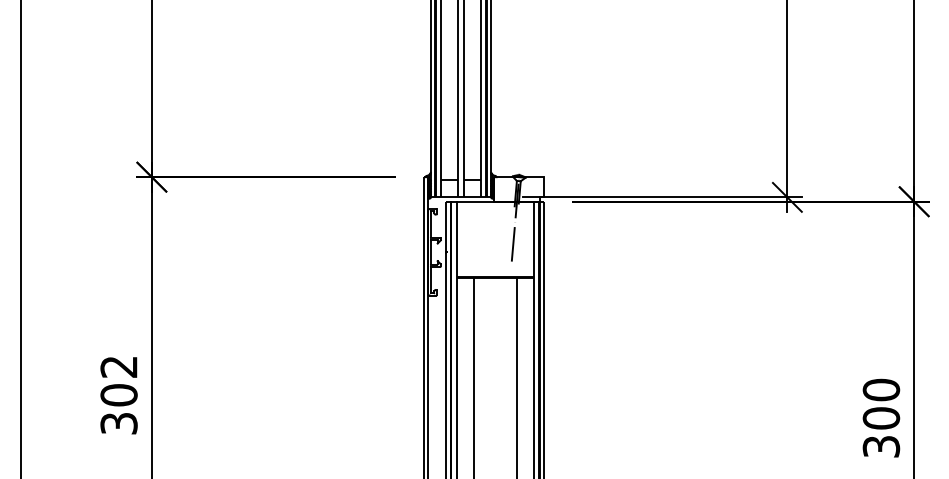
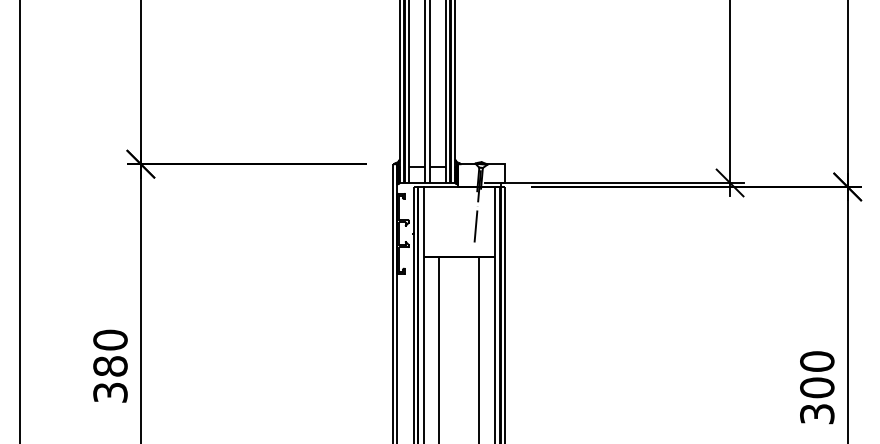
text: (119, 380) -> (110, 352), 302 -> 380

